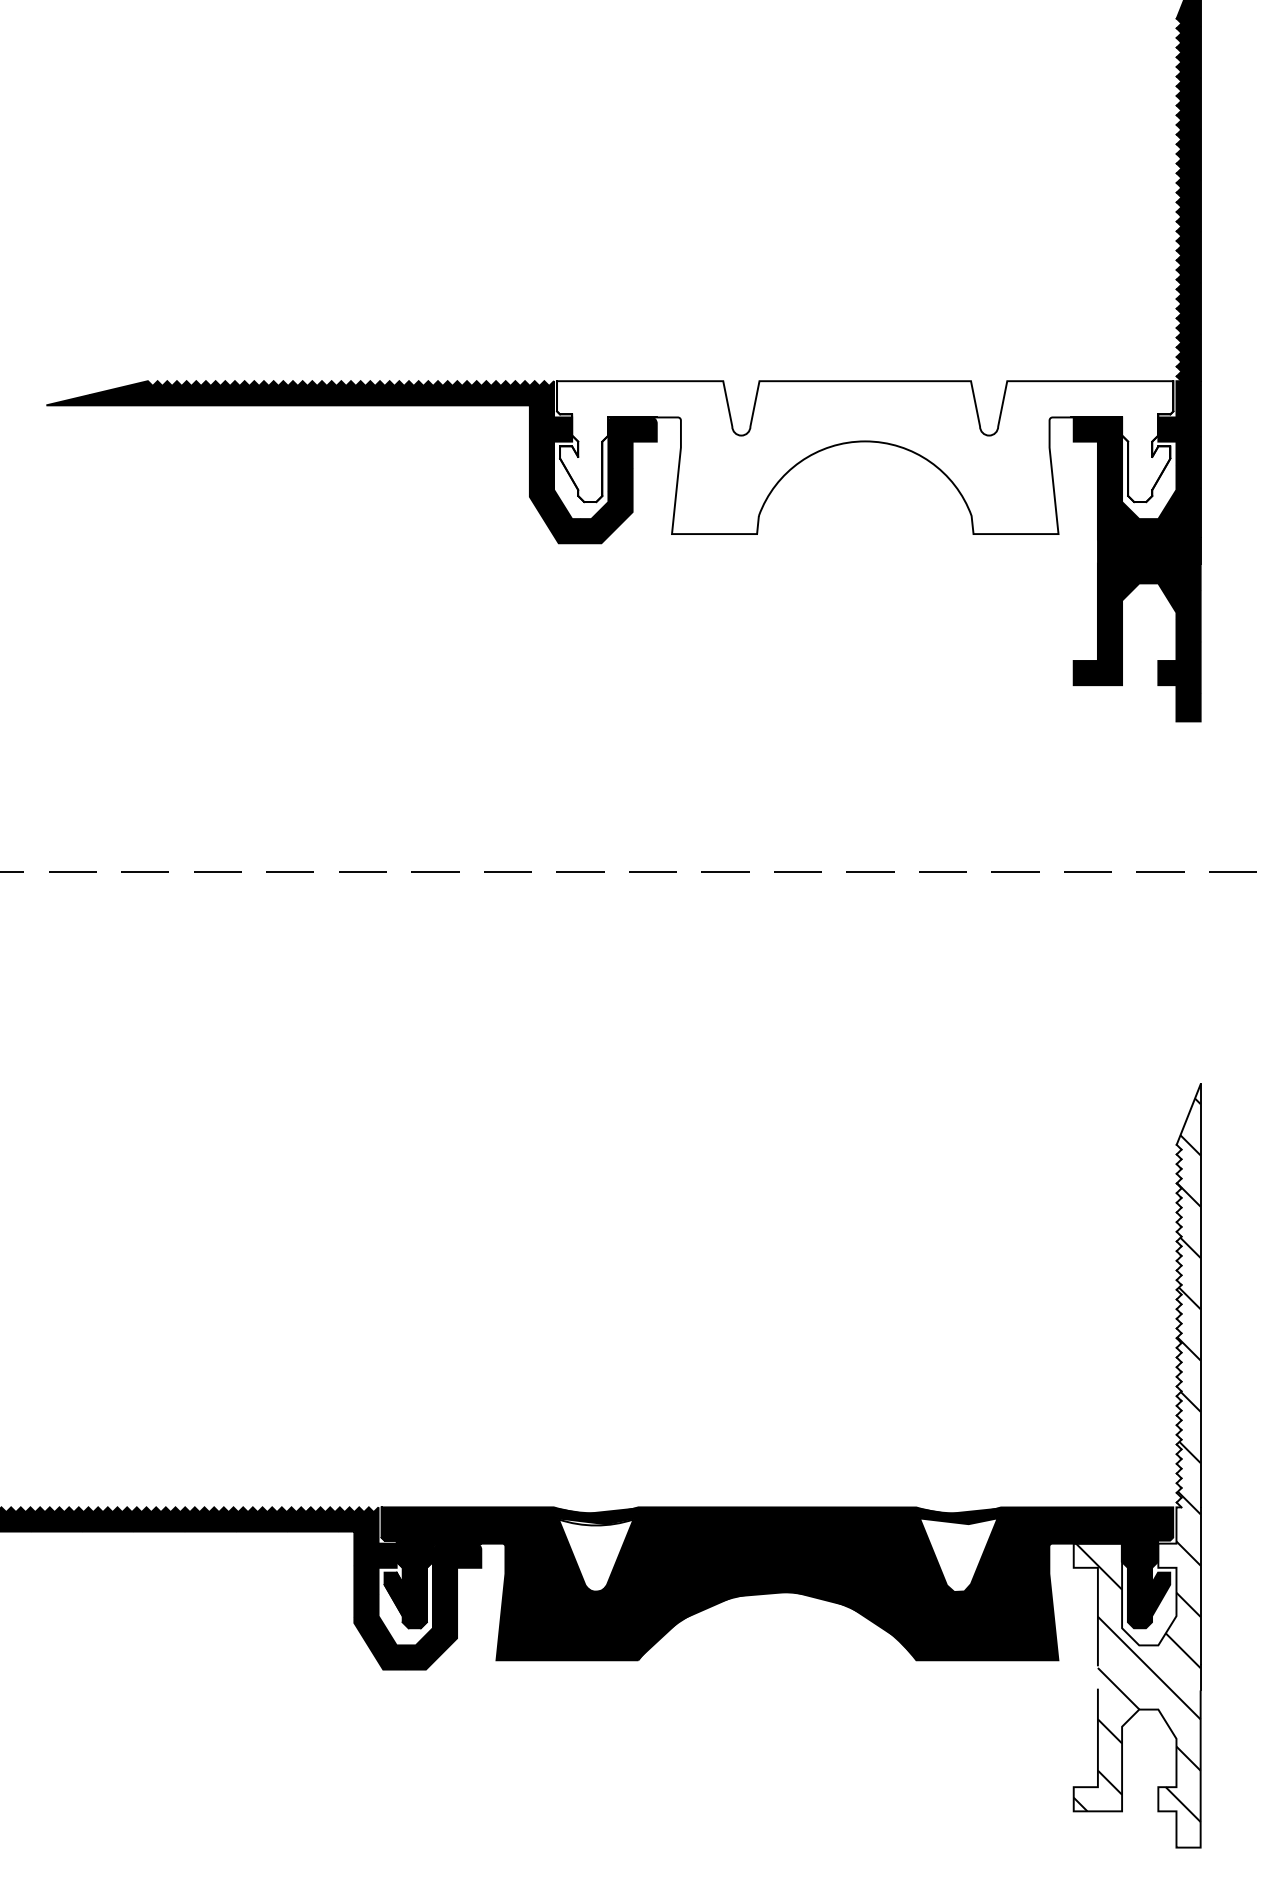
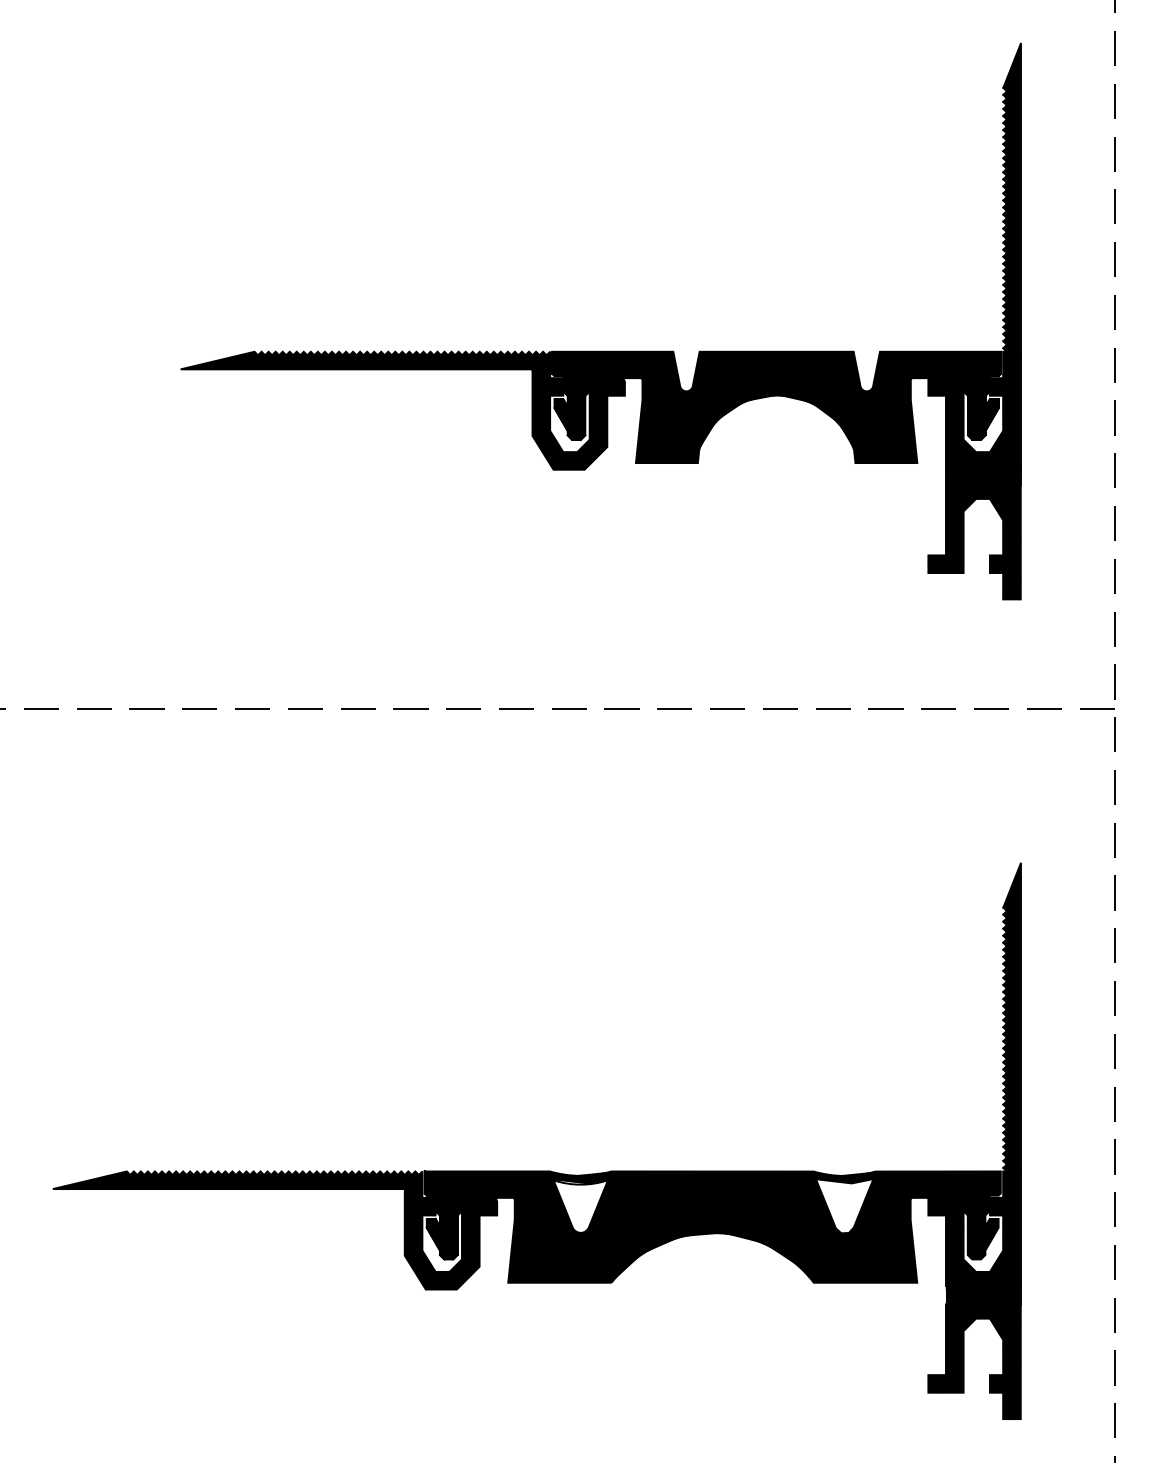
fill: (865, 457) -> (776, 407), added
fill: (1137, 1466) -> (974, 1141), added

